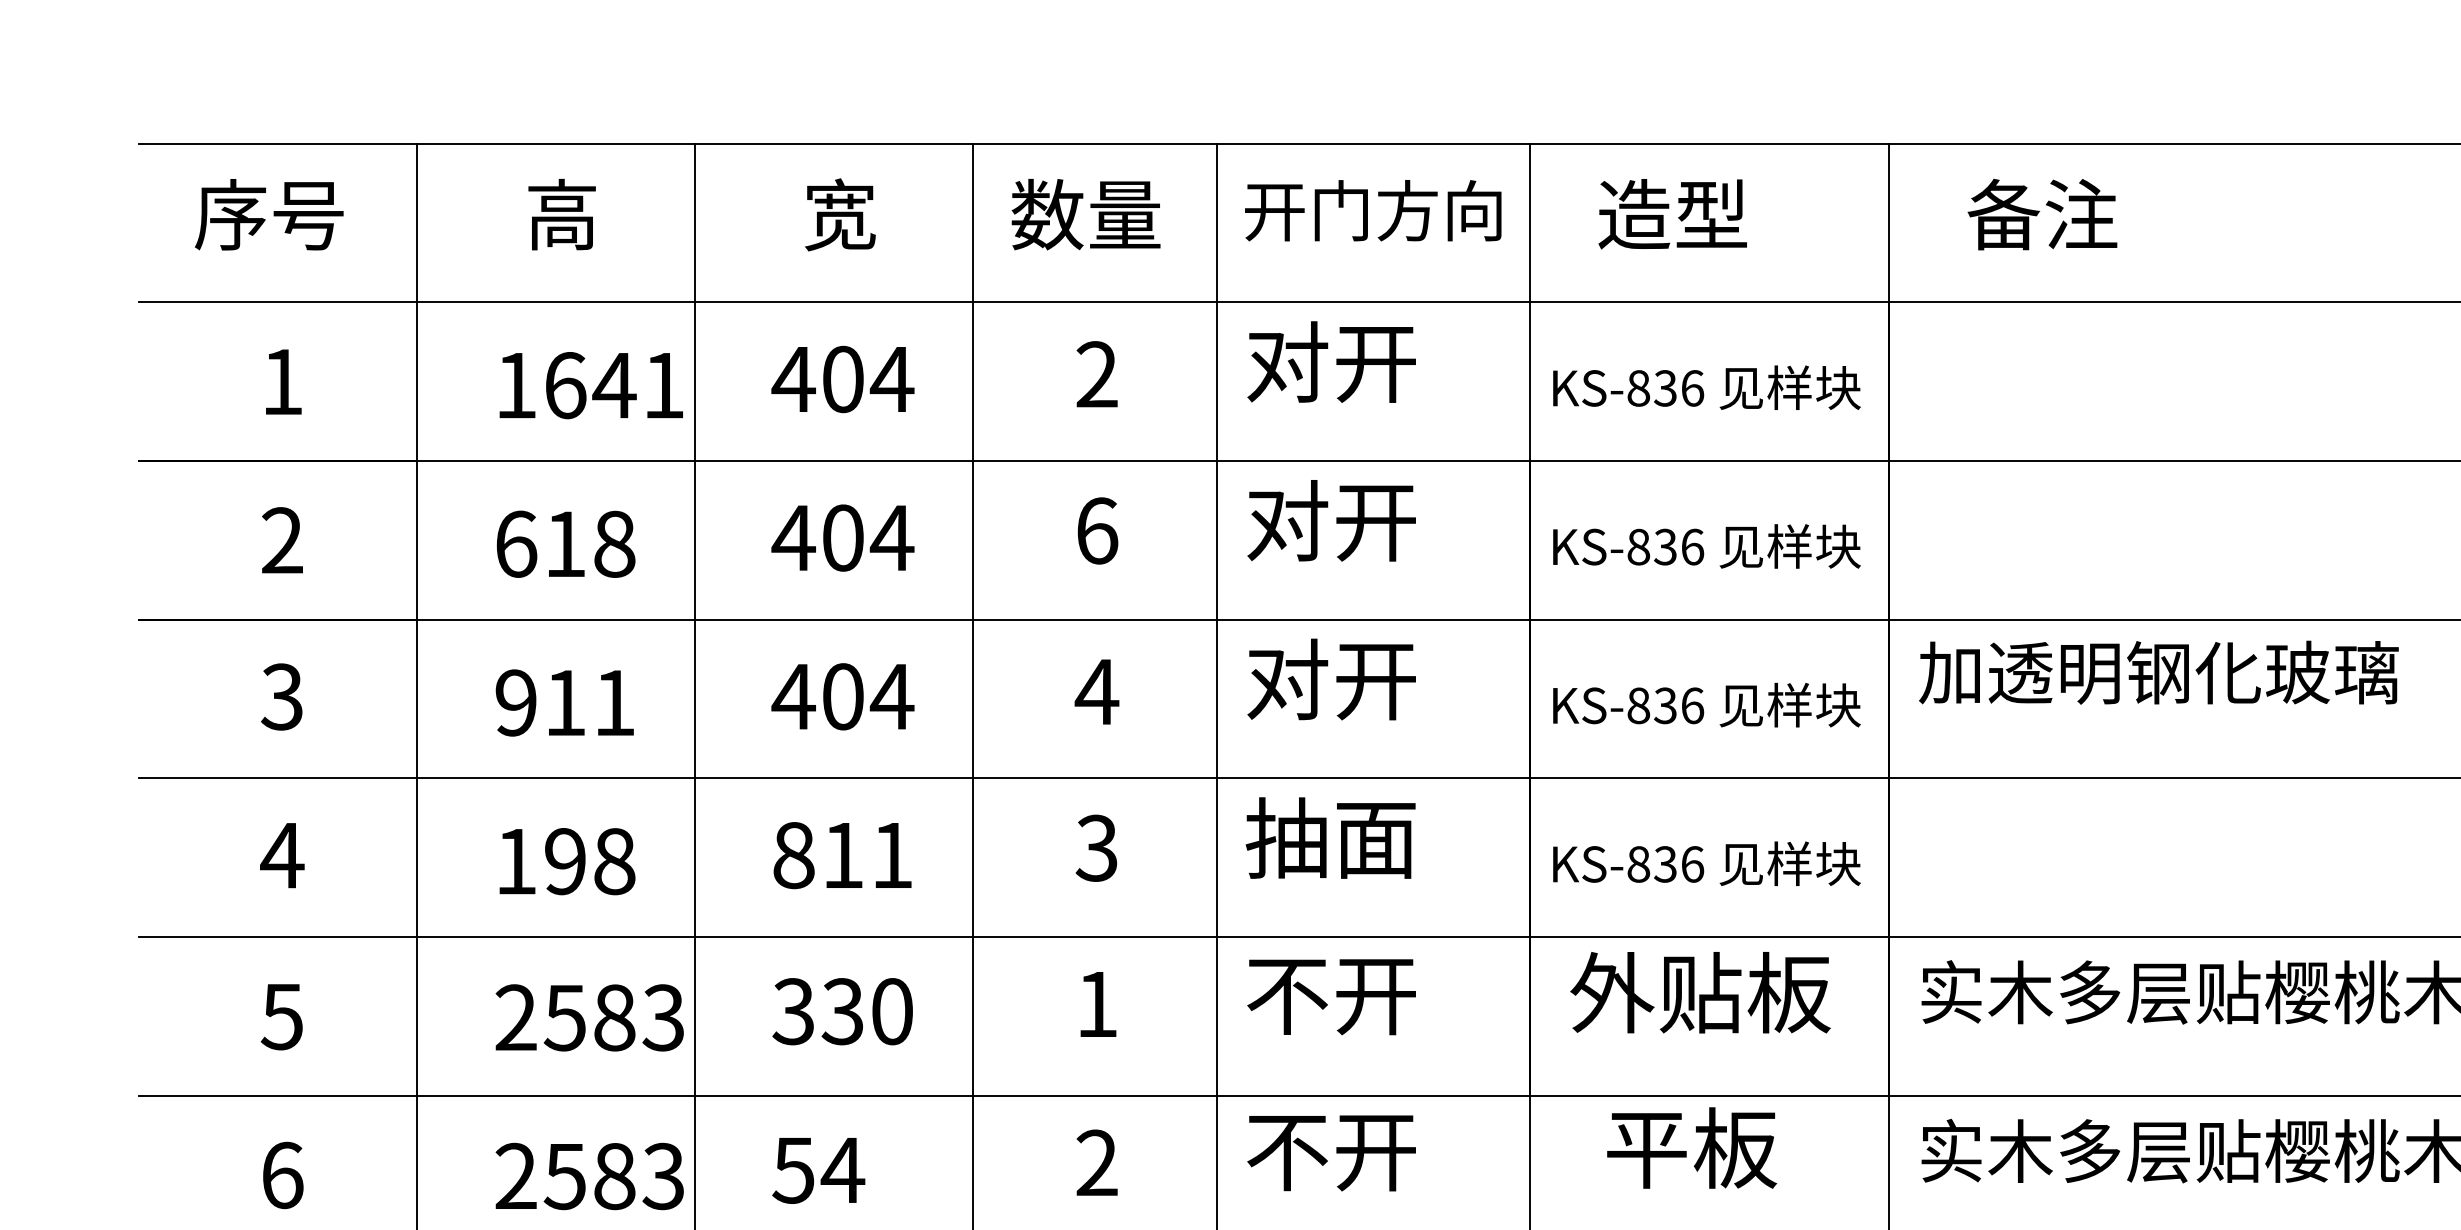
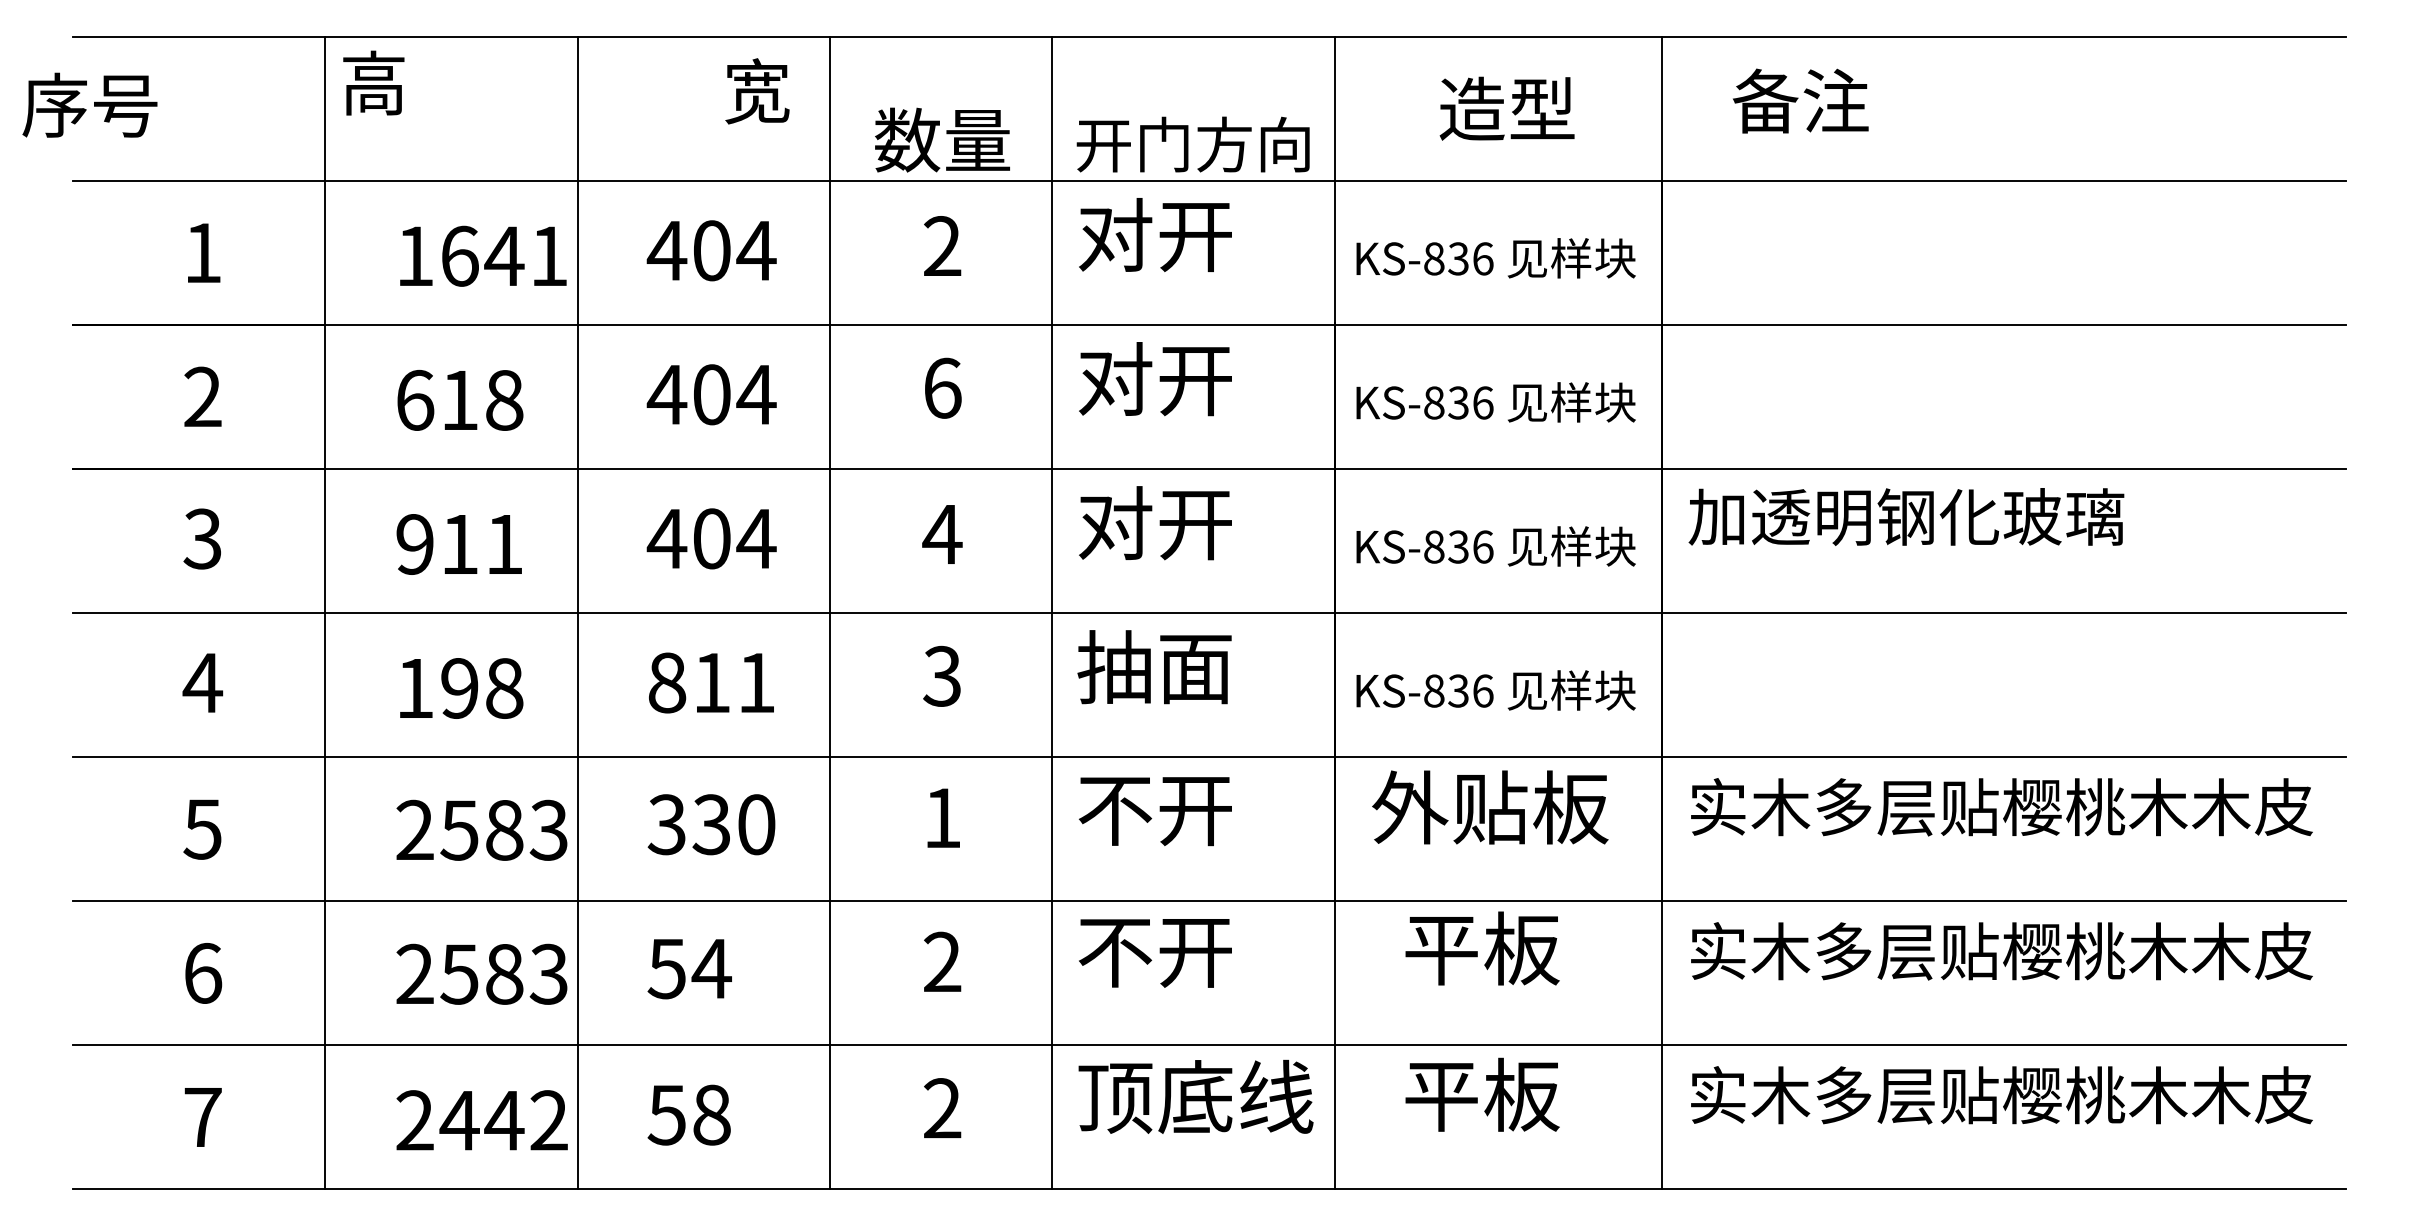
text: (1372, 210) -> (1192, 144), moved
text: (268, 213) -> (89, 104), moved
text: (561, 213) -> (373, 82), moved
text: (1086, 213) -> (942, 139), moved
text: (1672, 213) -> (1506, 108), moved
text: (840, 215) -> (757, 91), moved

